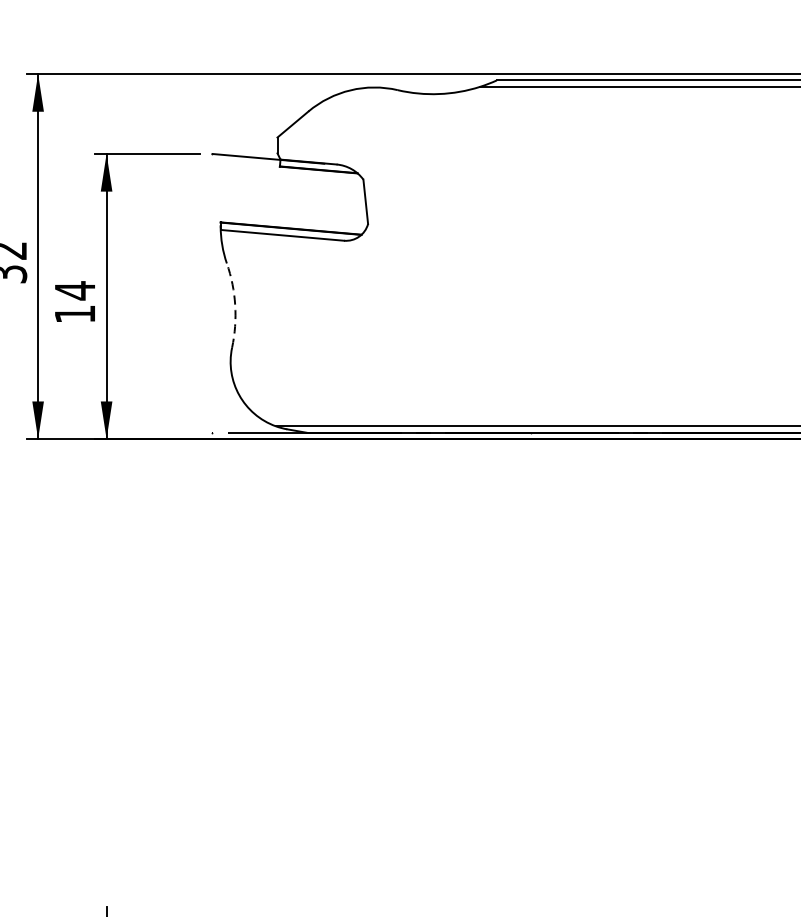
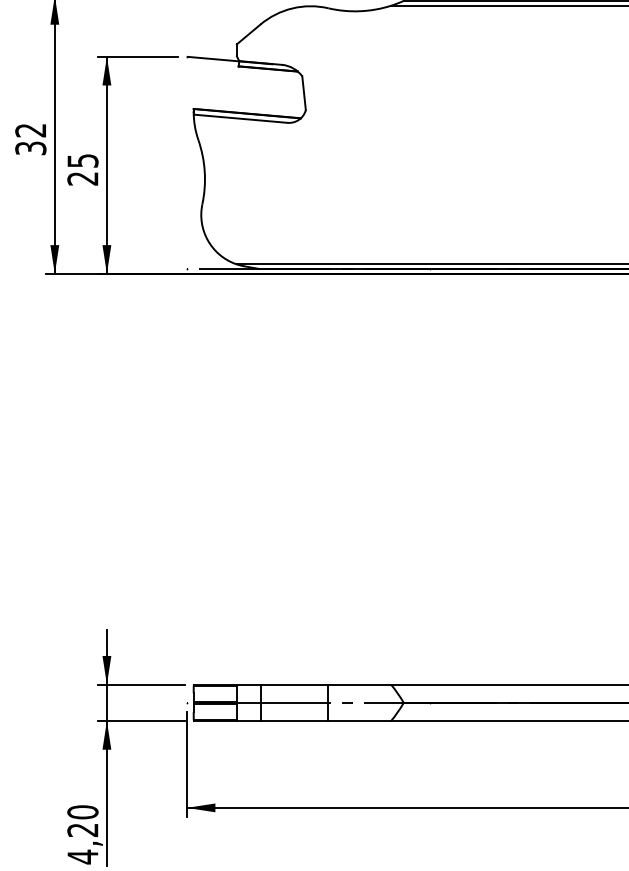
text: (74, 302) -> (82, 169), 14 -> 25
arc: (234, 304) -> (204, 171), dashed -> solid

